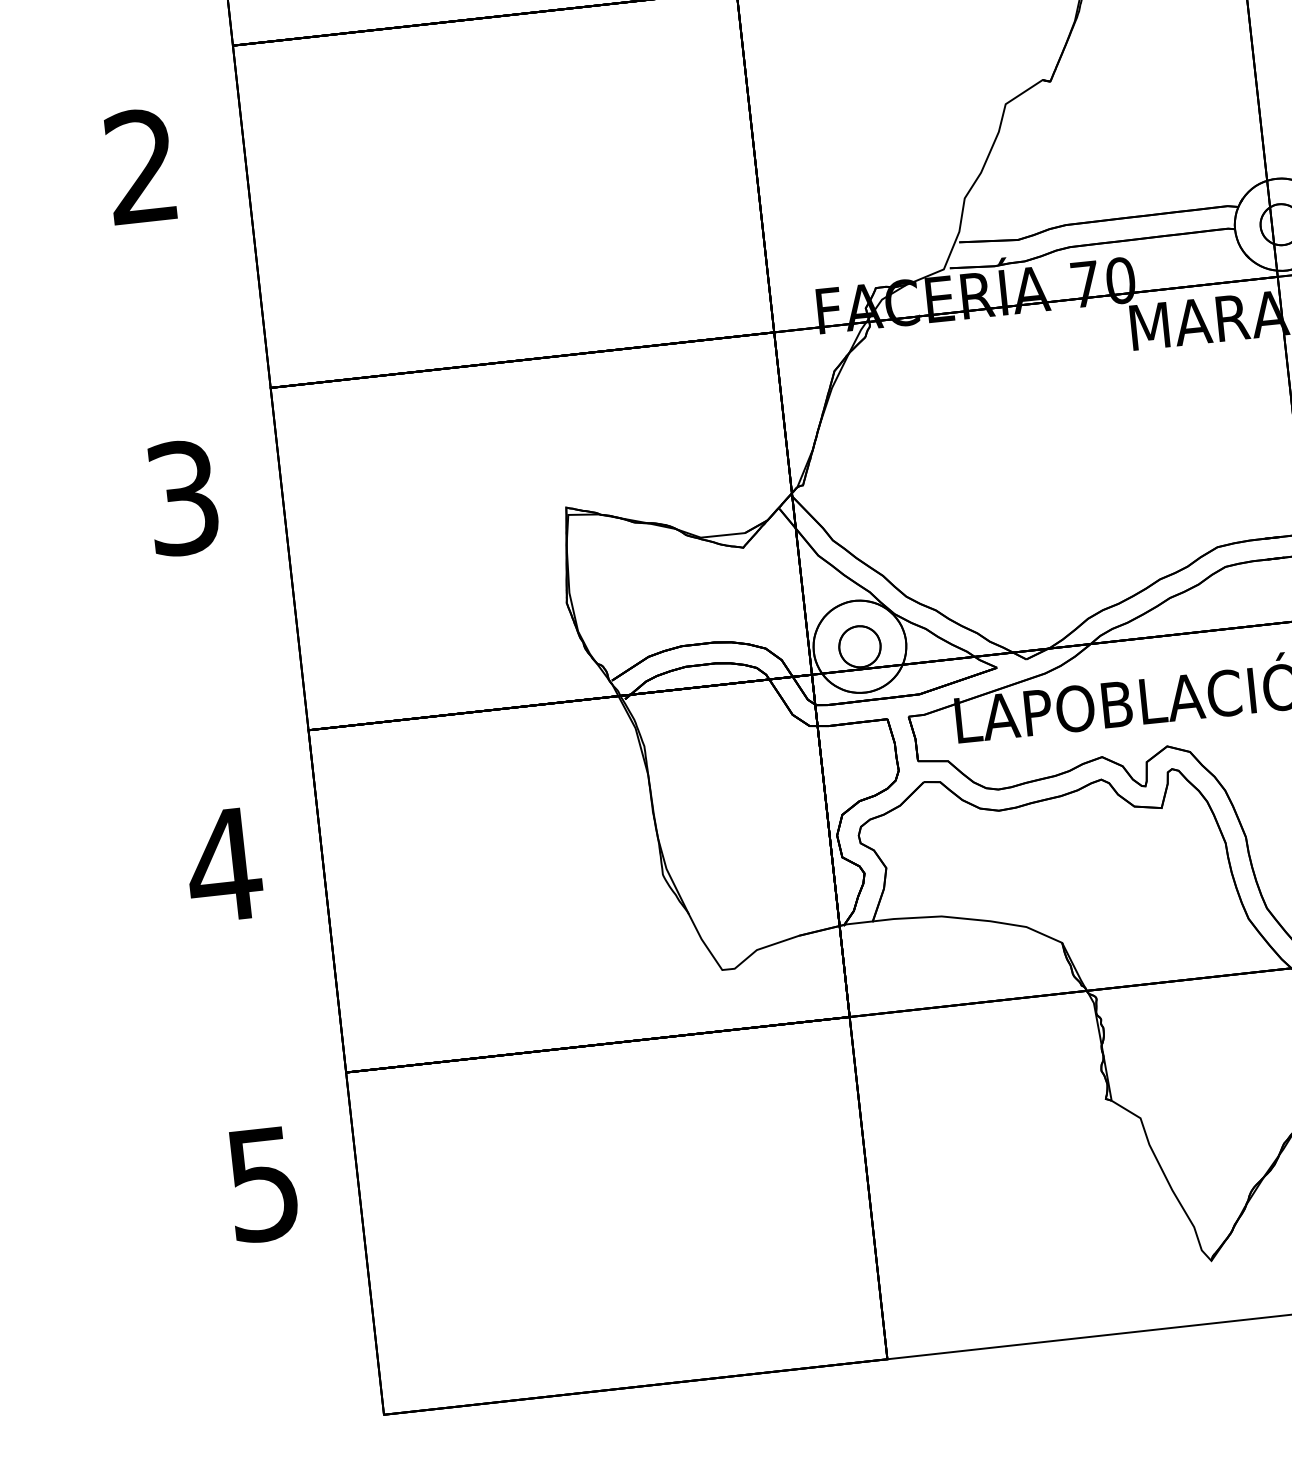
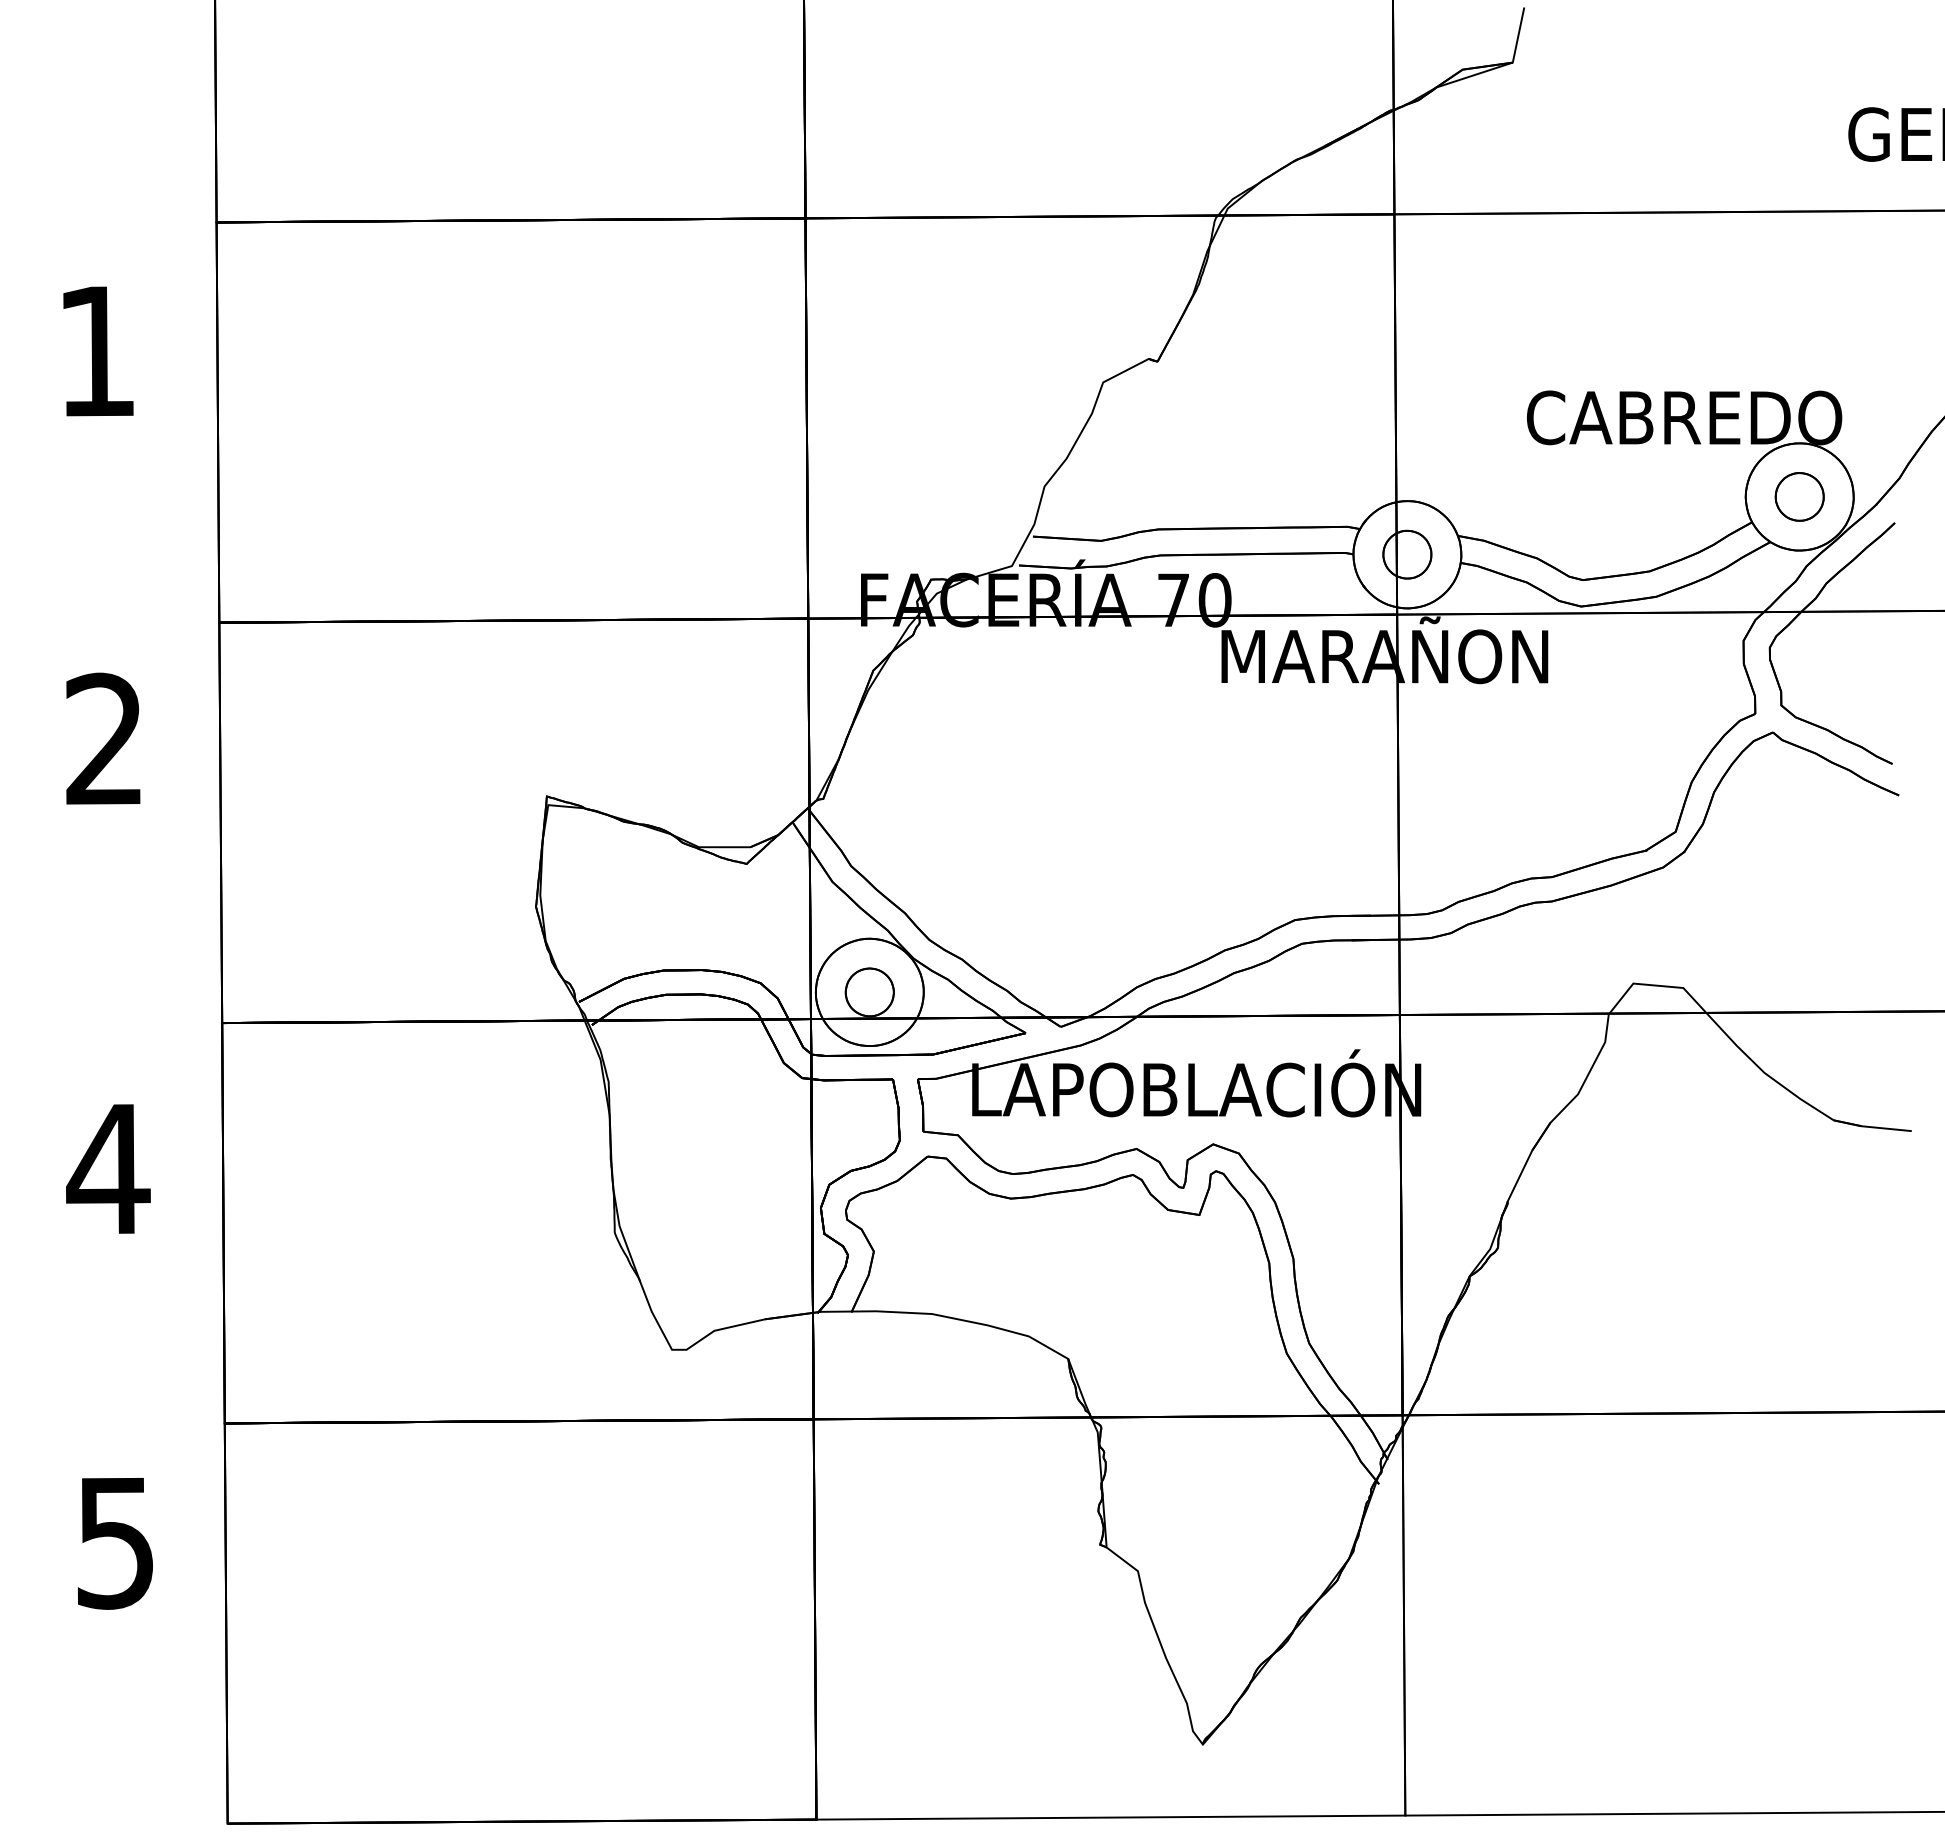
text: (140, 165) -> (95, 350), 2 -> 1
text: (182, 498) -> (104, 739), 3 -> 2

